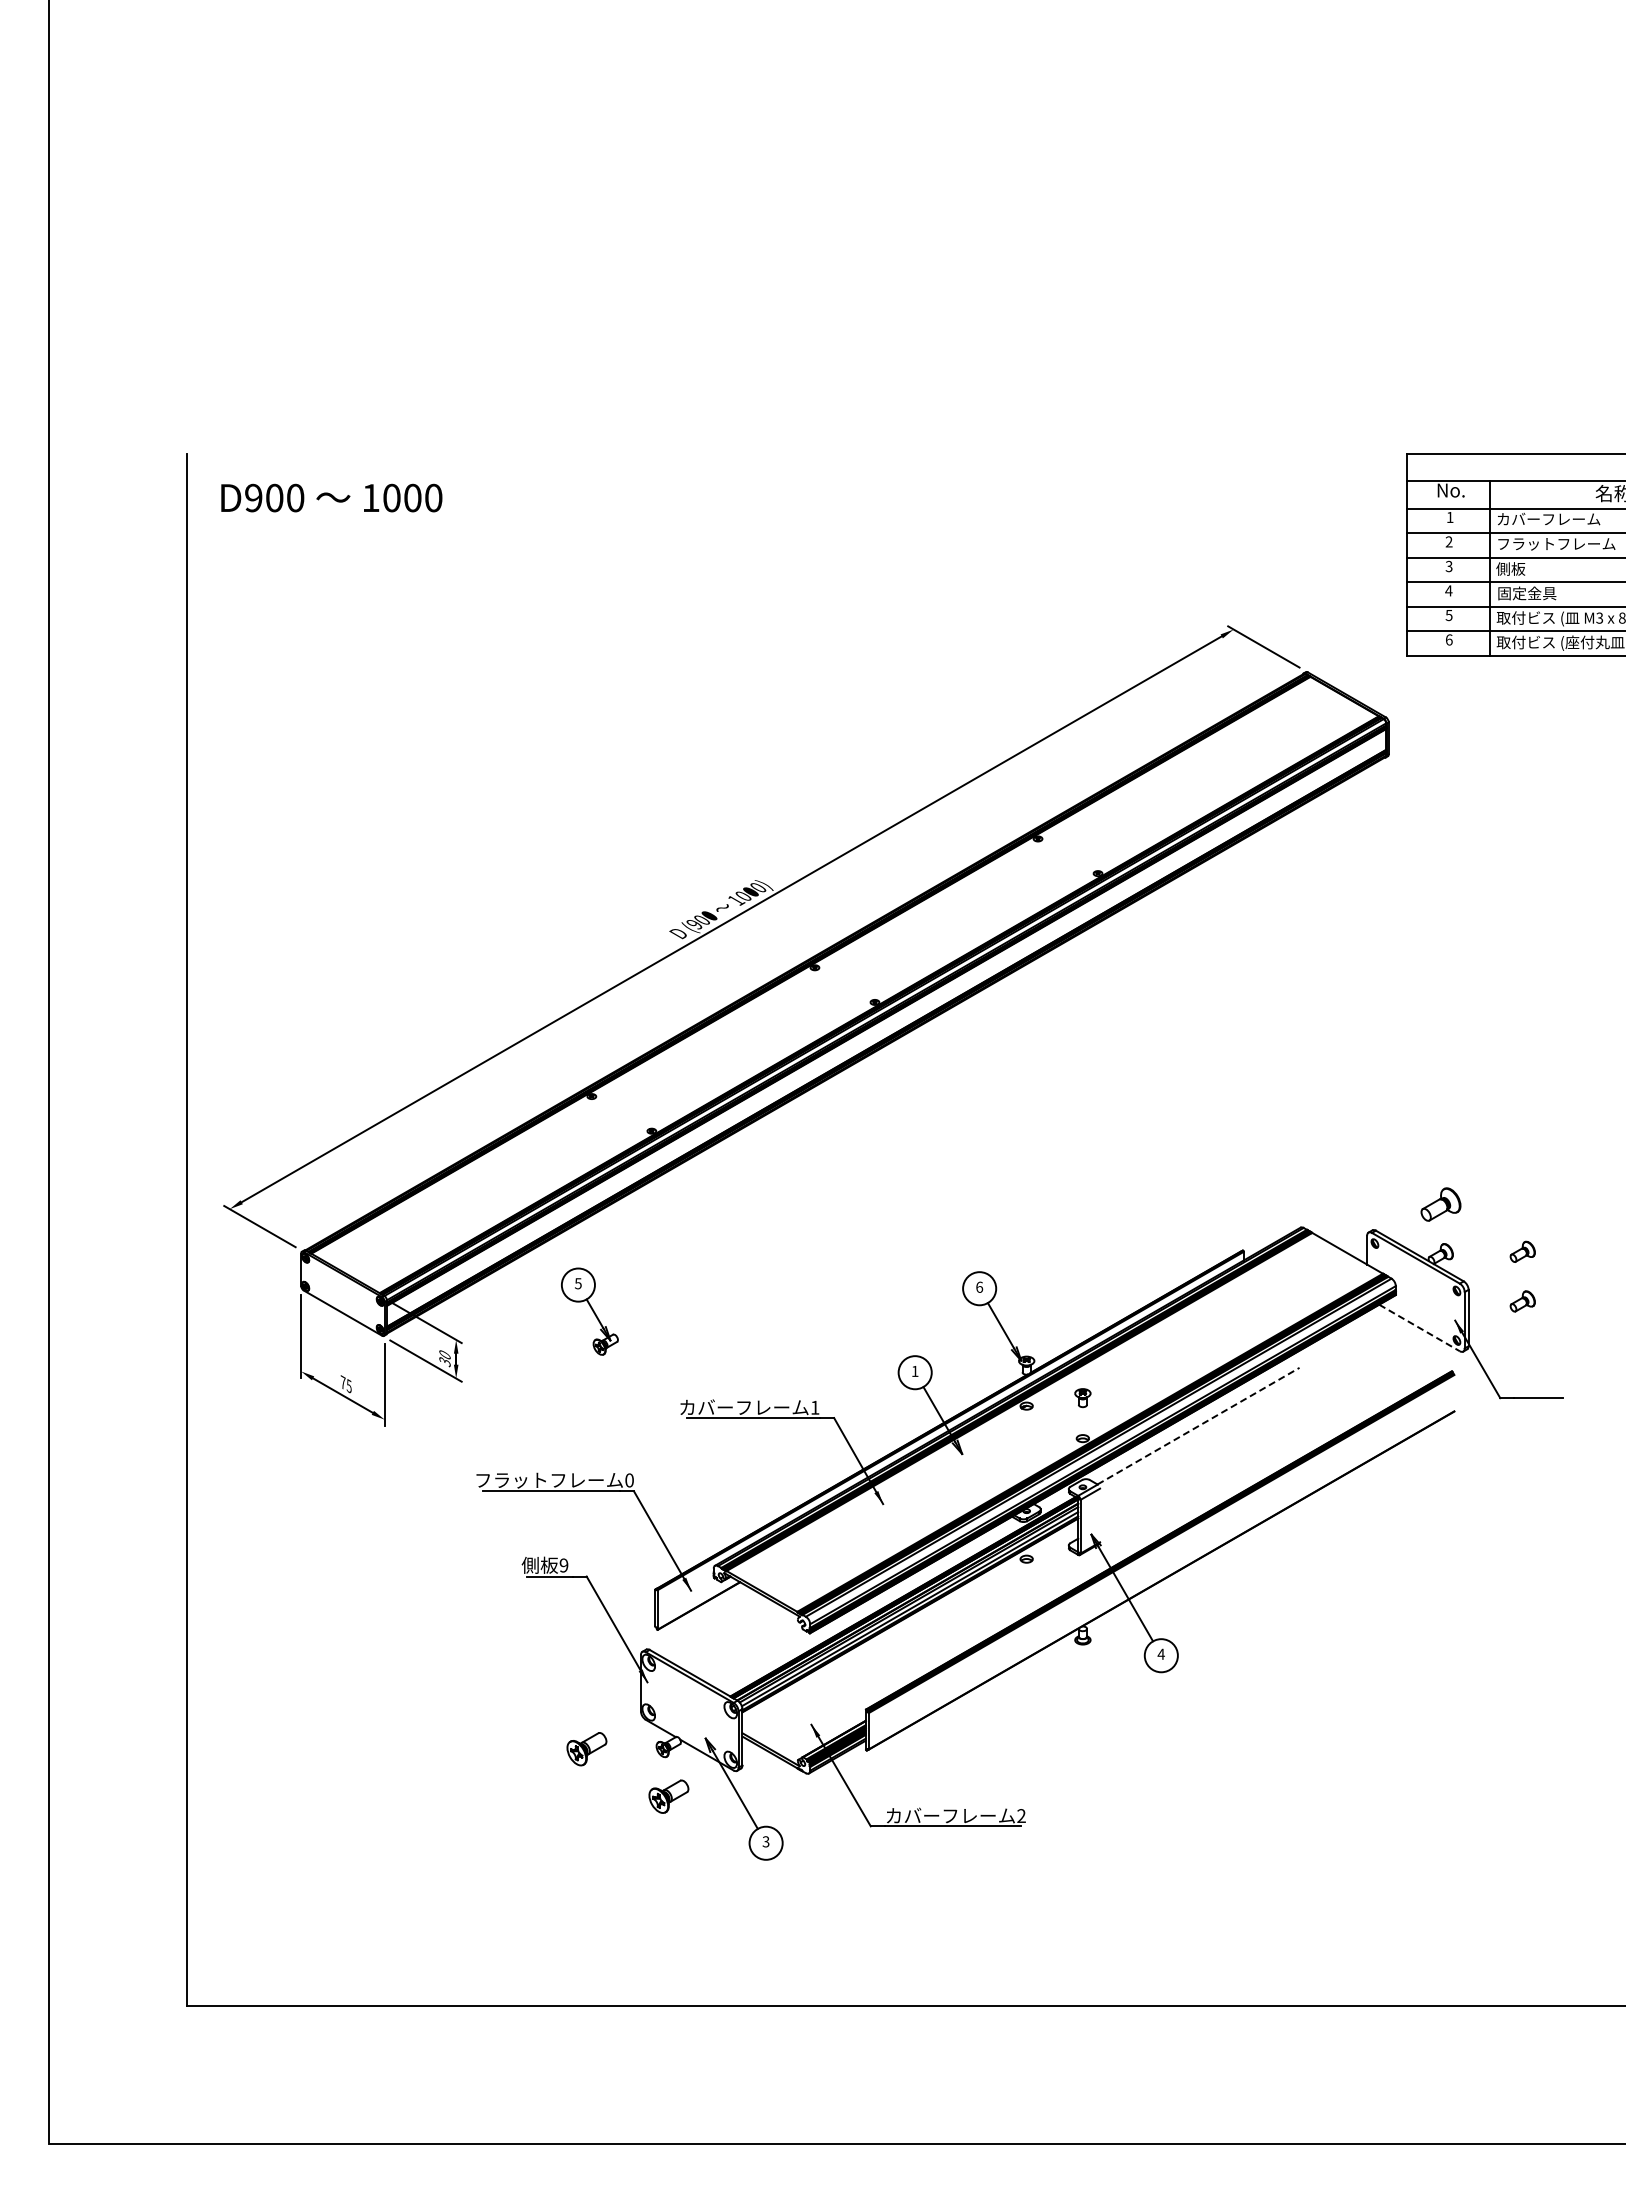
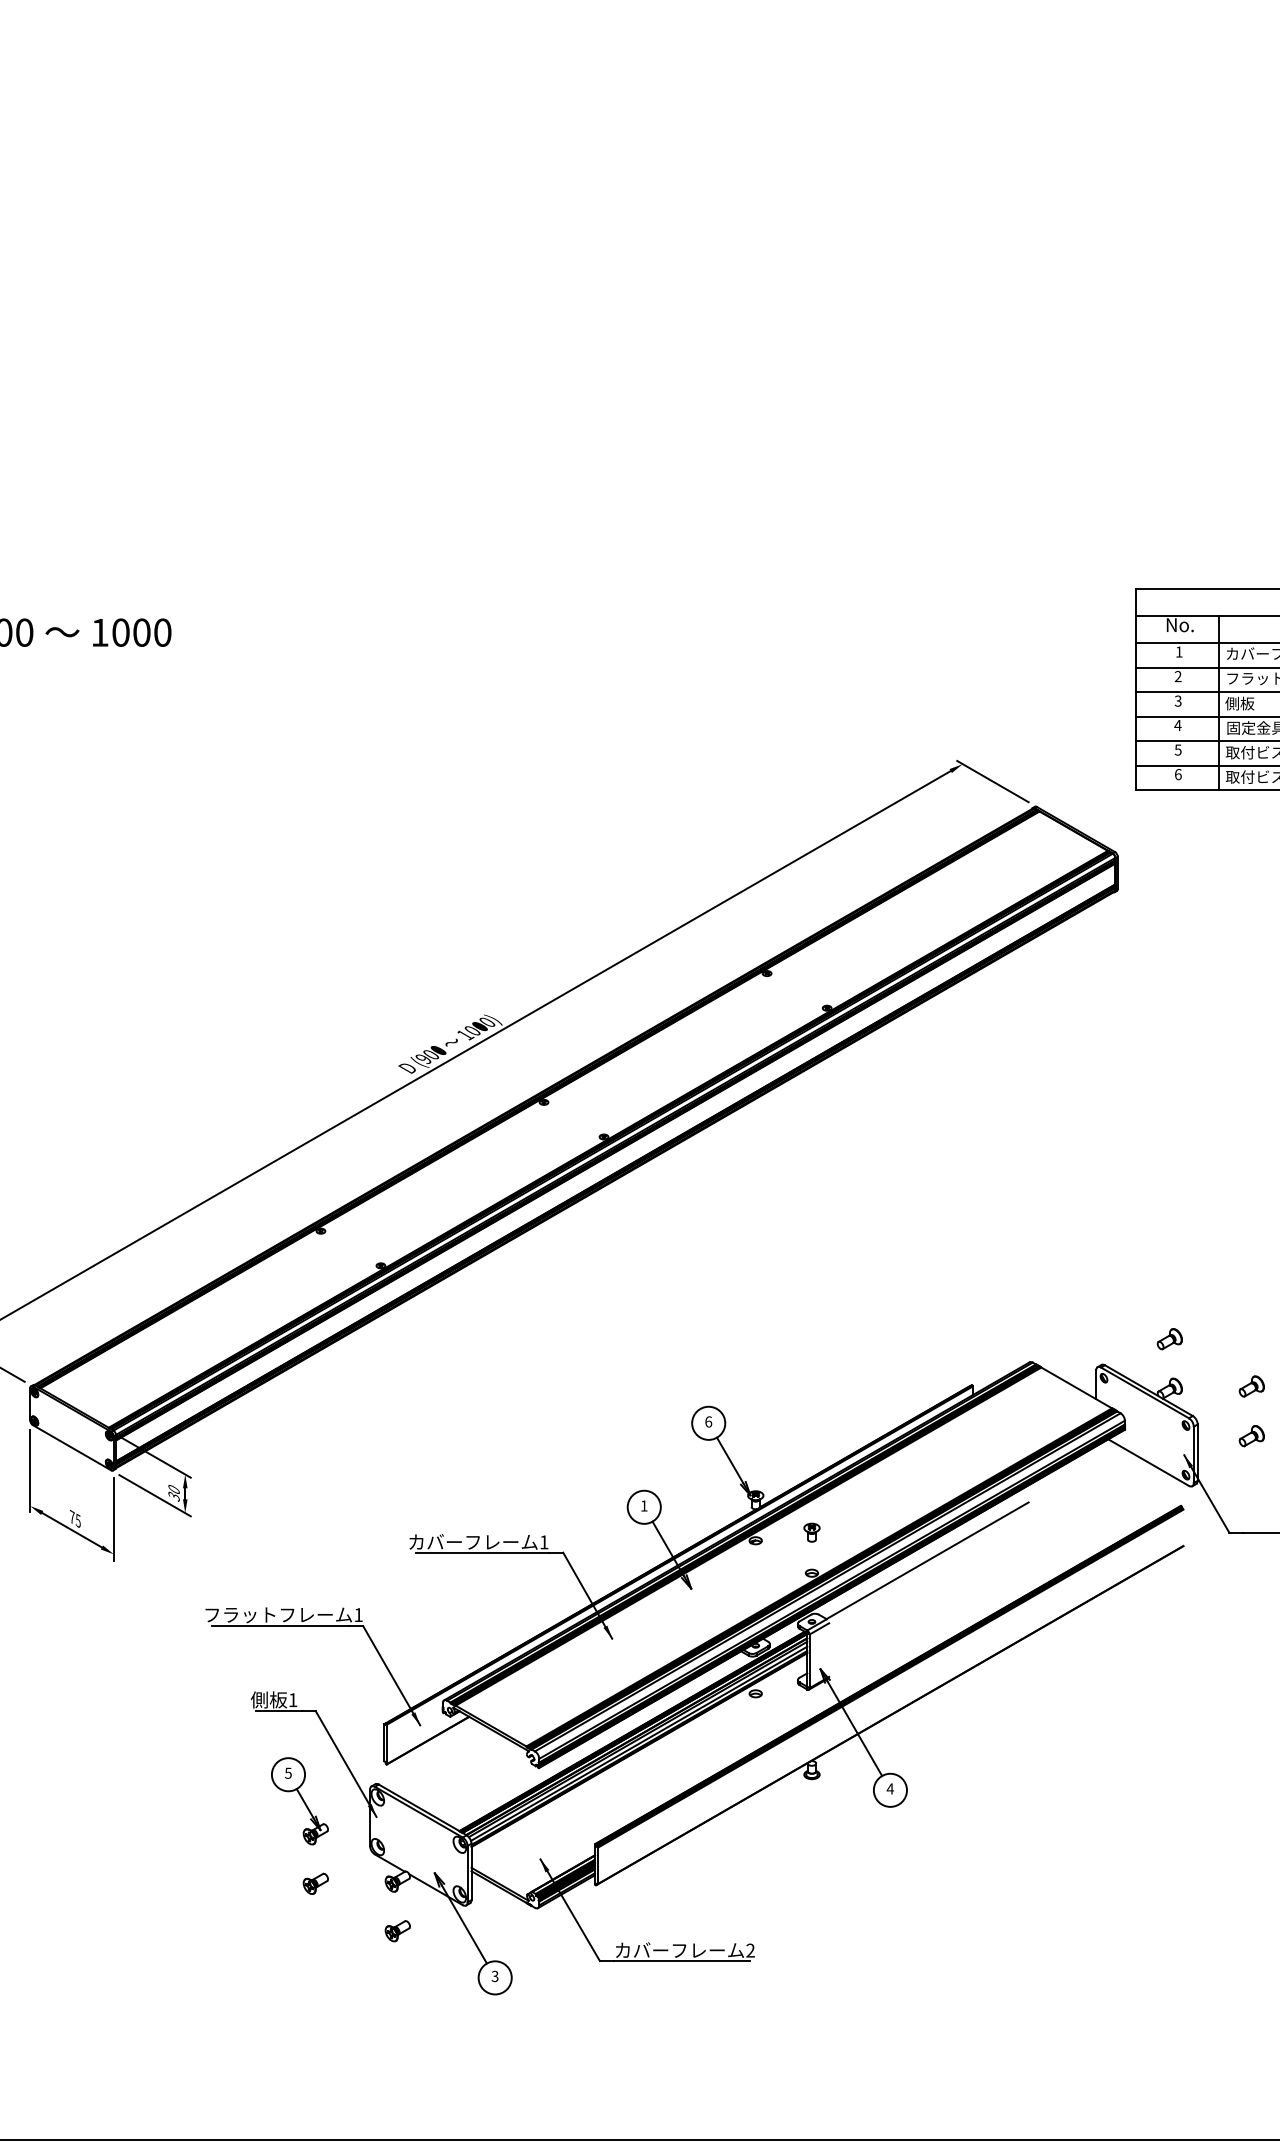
part: (1440, 1204) -> (1169, 1339), size x0.62
part: (589, 1311) -> (299, 1801), moved
line: (1419, 1327) -> (1148, 1462), dashed -> solid
line: (1198, 1426) -> (927, 1561), dashed -> solid
text: (629, 1480) -> (358, 1615), 0 -> 1
text: (563, 1565) -> (292, 1700), 9 -> 1
part: (586, 1749) -> (315, 1884), size x0.62
part: (668, 1796) -> (397, 1931), size x0.62

